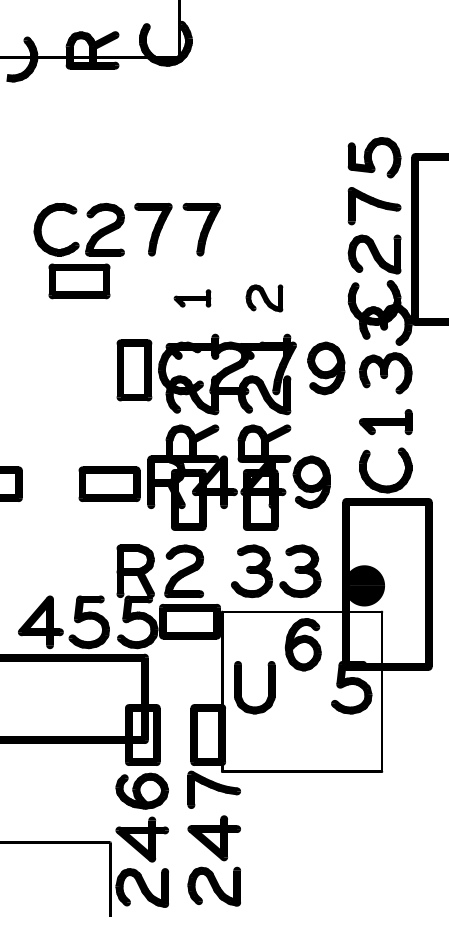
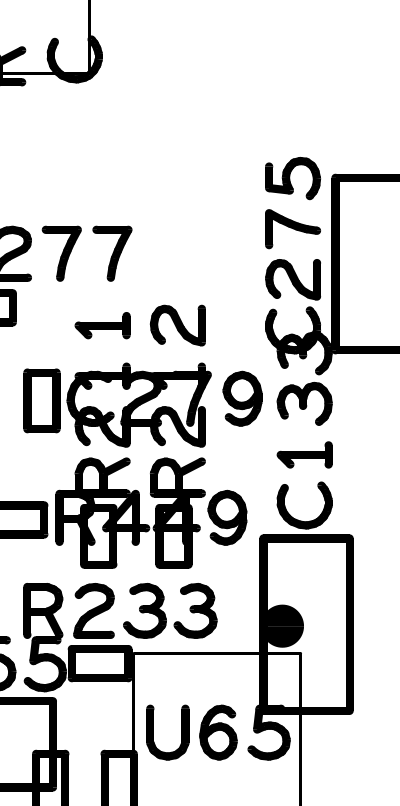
part: (192, 298) -> (102, 325), size x1.43
part: (264, 298) -> (177, 325), size x1.43
part: (276, 571) -> (170, 611), moved
part: (302, 644) -> (217, 732), moved

